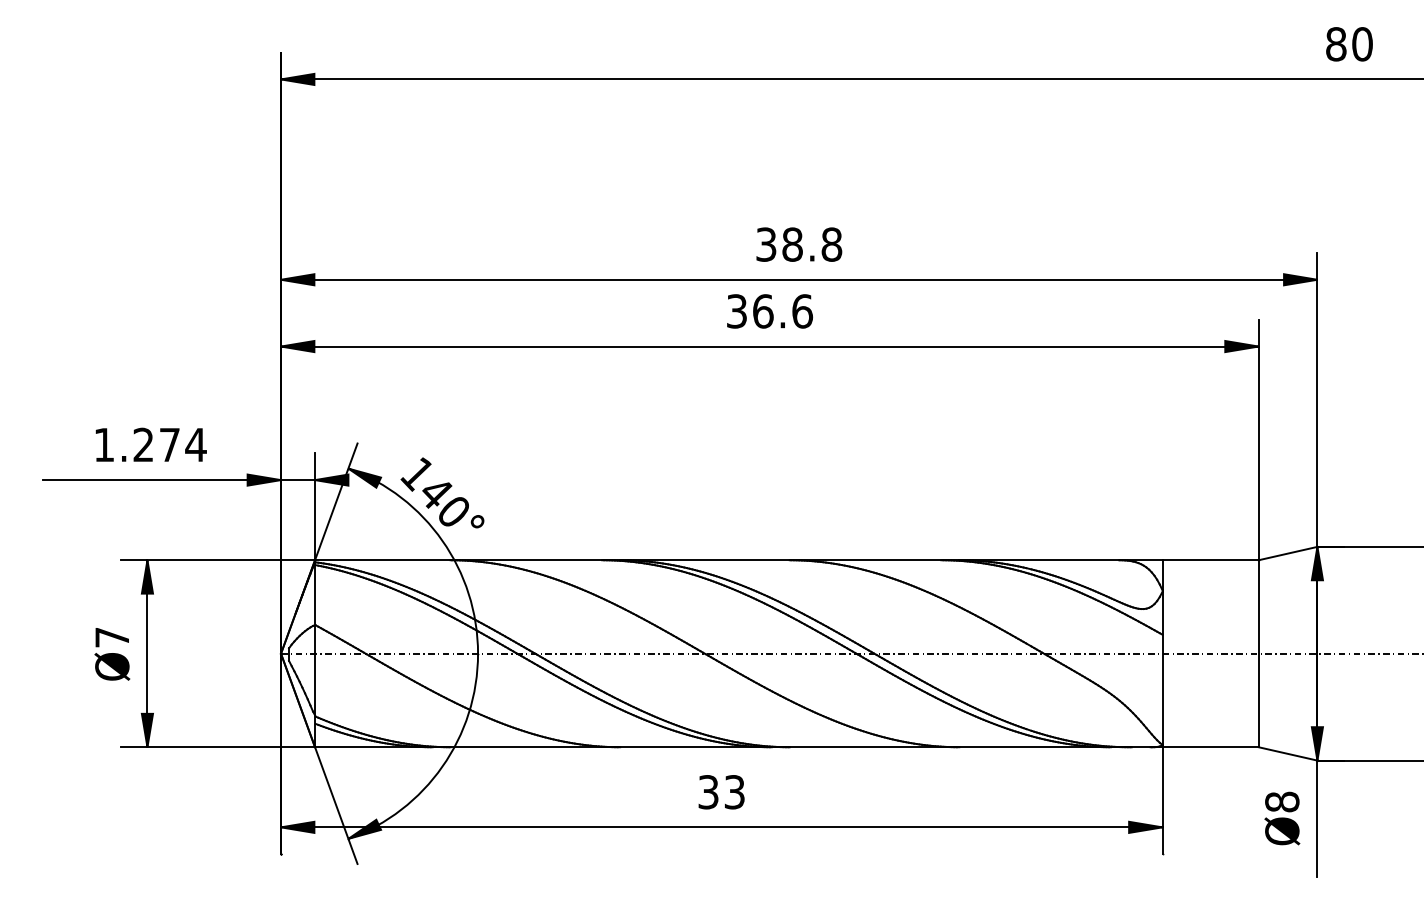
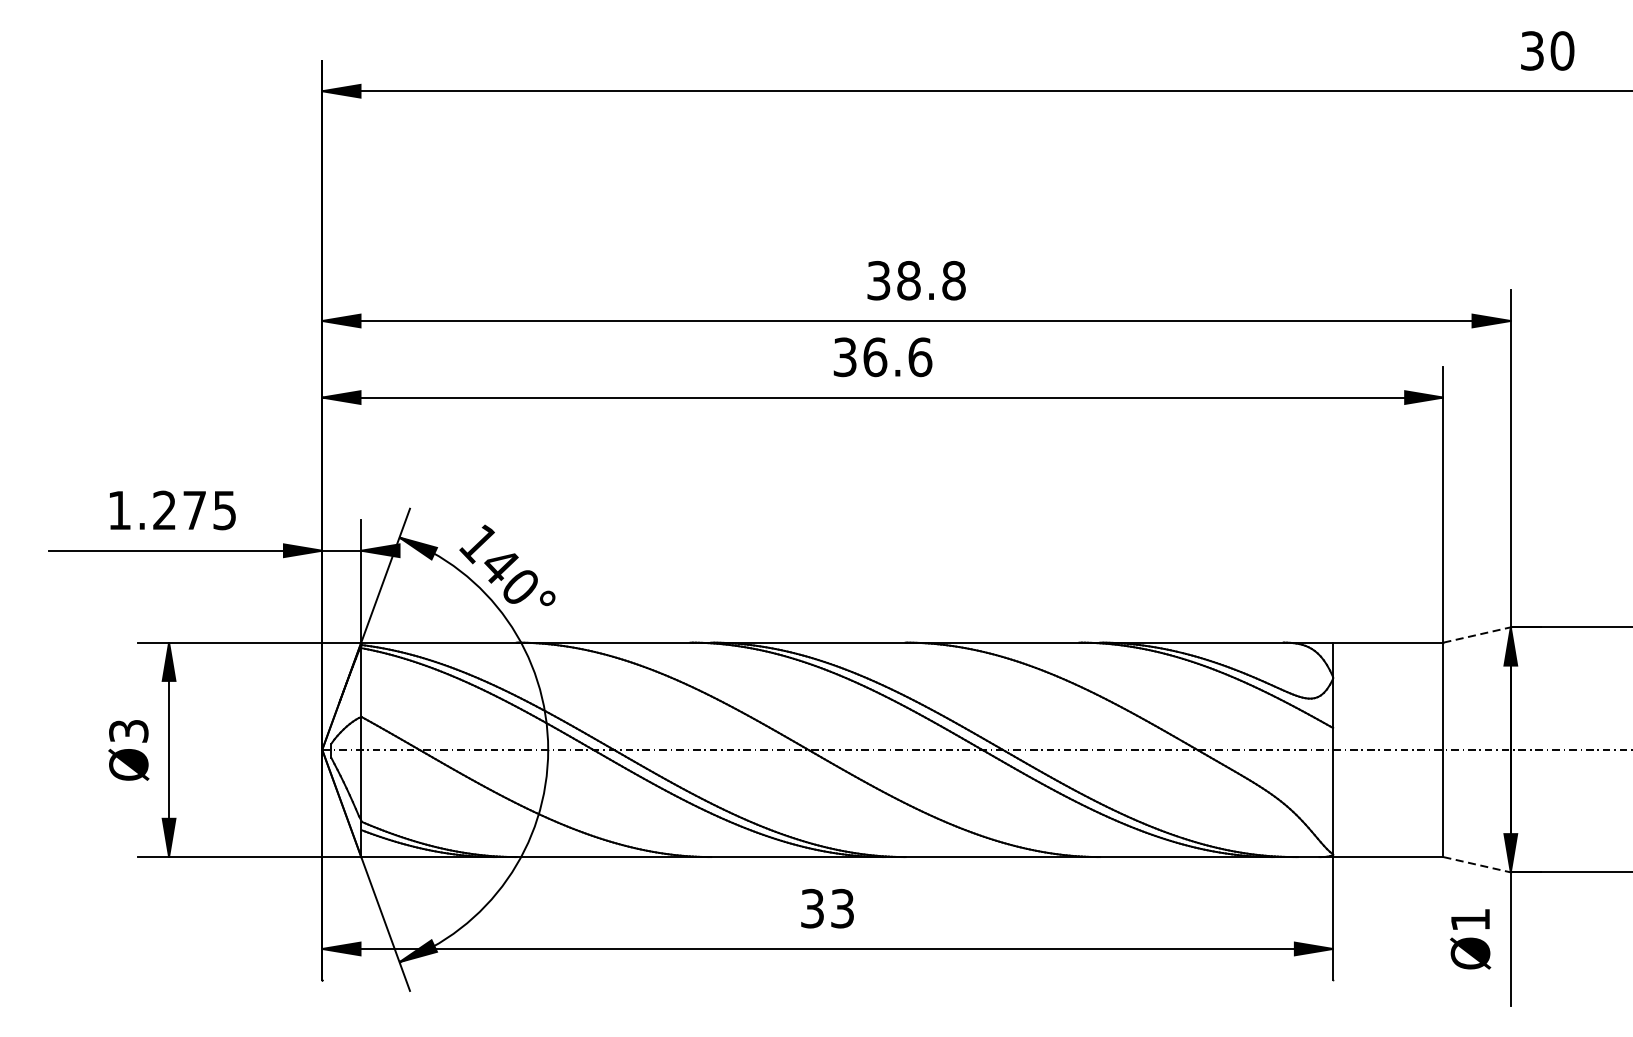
text: (1336, 44) -> (1532, 51), 80 -> 30
text: (195, 445) -> (224, 511), 1.274 -> 1.275
line: (1288, 553) -> (1477, 634), solid -> dashed
text: (112, 637) -> (128, 731), Ø7 -> Ø3
line: (1288, 754) -> (1477, 865), solid -> dashed
text: (1282, 801) -> (1470, 919), Ø8 -> Ø1

